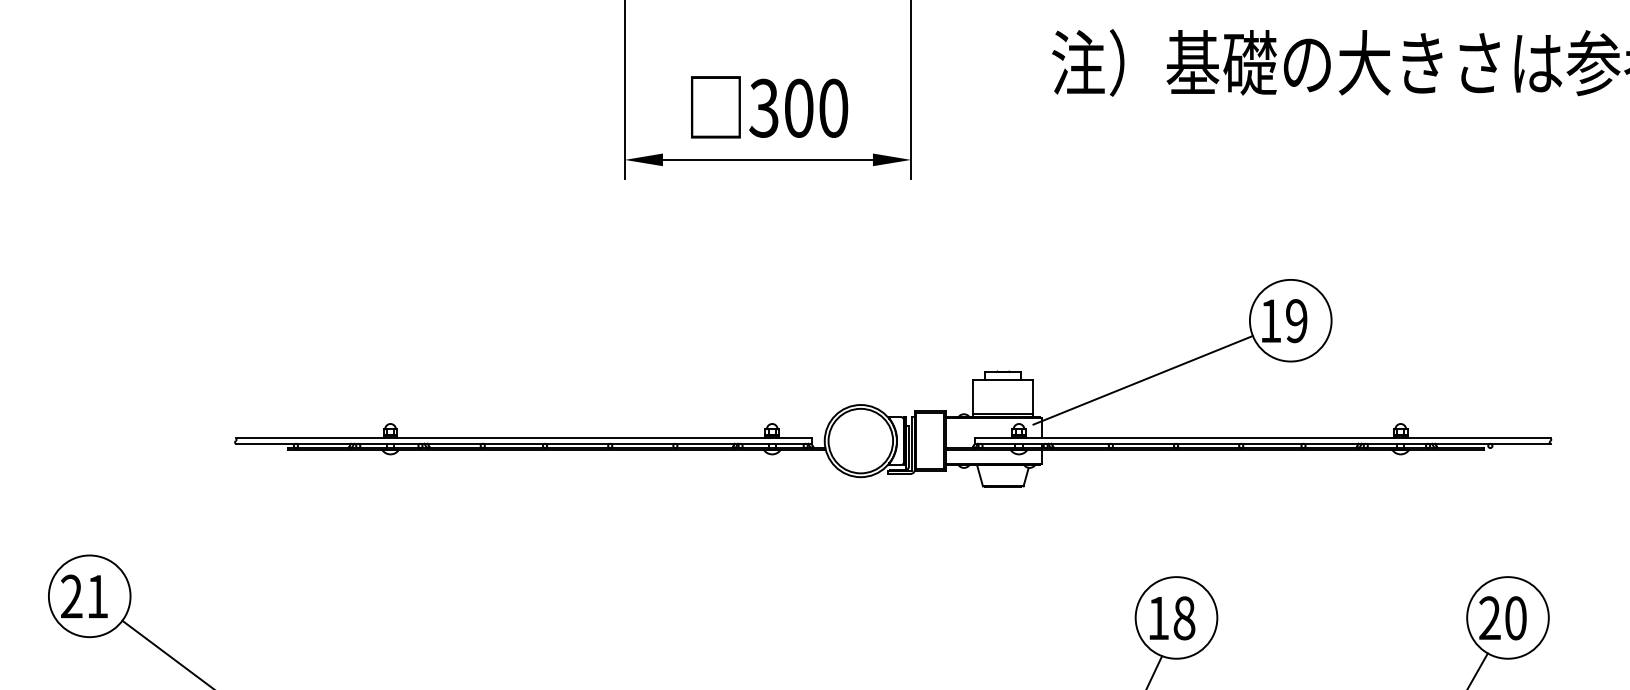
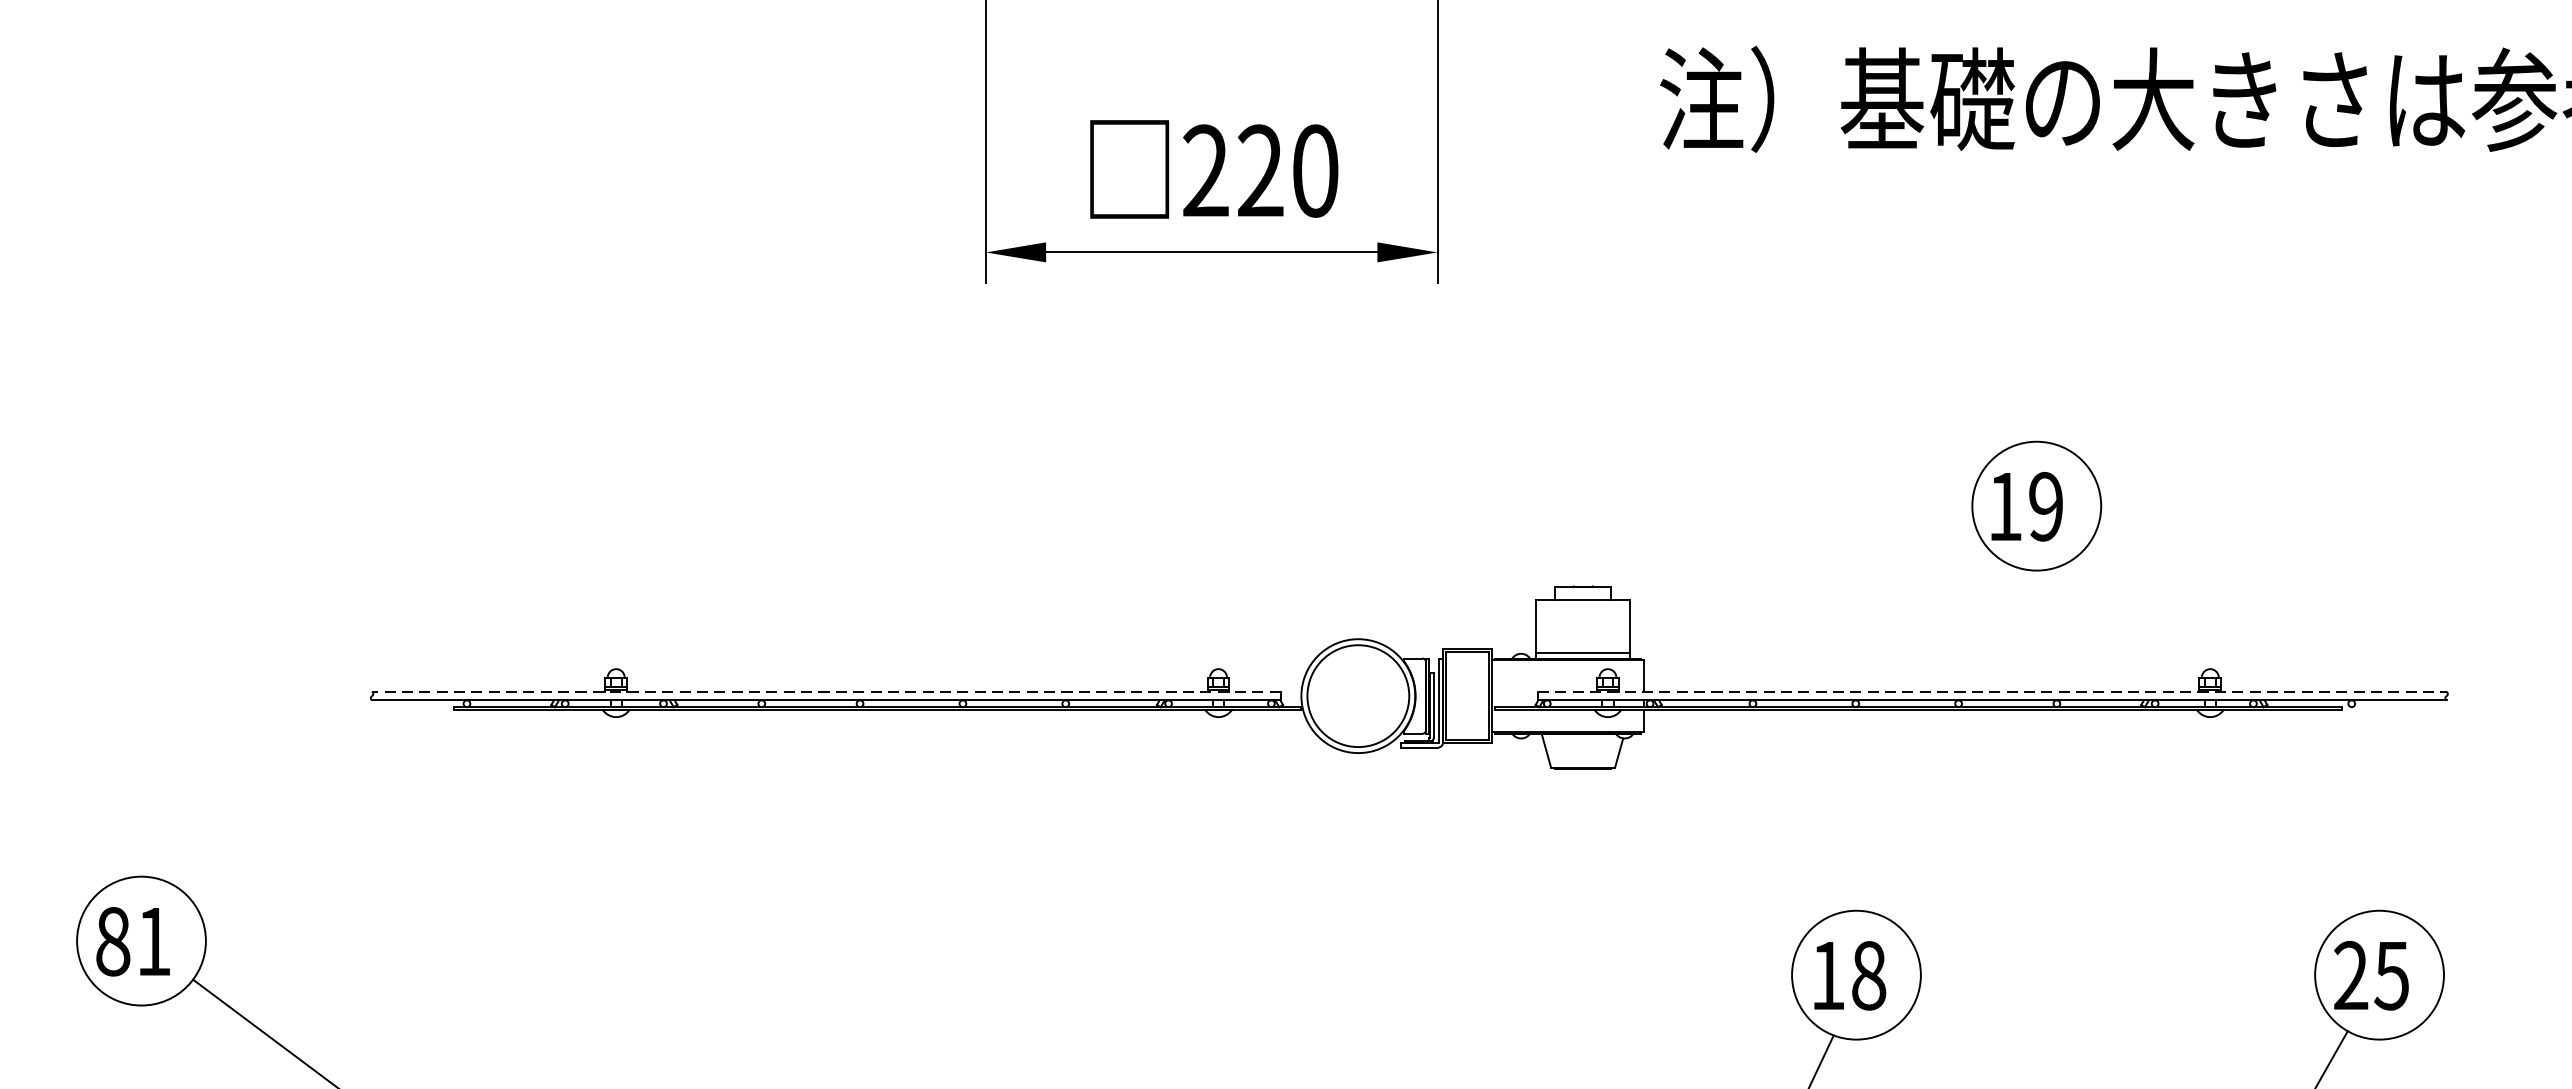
text: (781, 107) -> (1233, 169), 300 -> 220
line: (1142, 380) -> (1802, 600), removed
line: (523, 438) -> (826, 692), solid -> dashed
line: (1262, 438) -> (1992, 692), solid -> dashed
text: (71, 596) -> (112, 941), 21 -> 81
text: (1515, 618) -> (2391, 976), 20 -> 25

